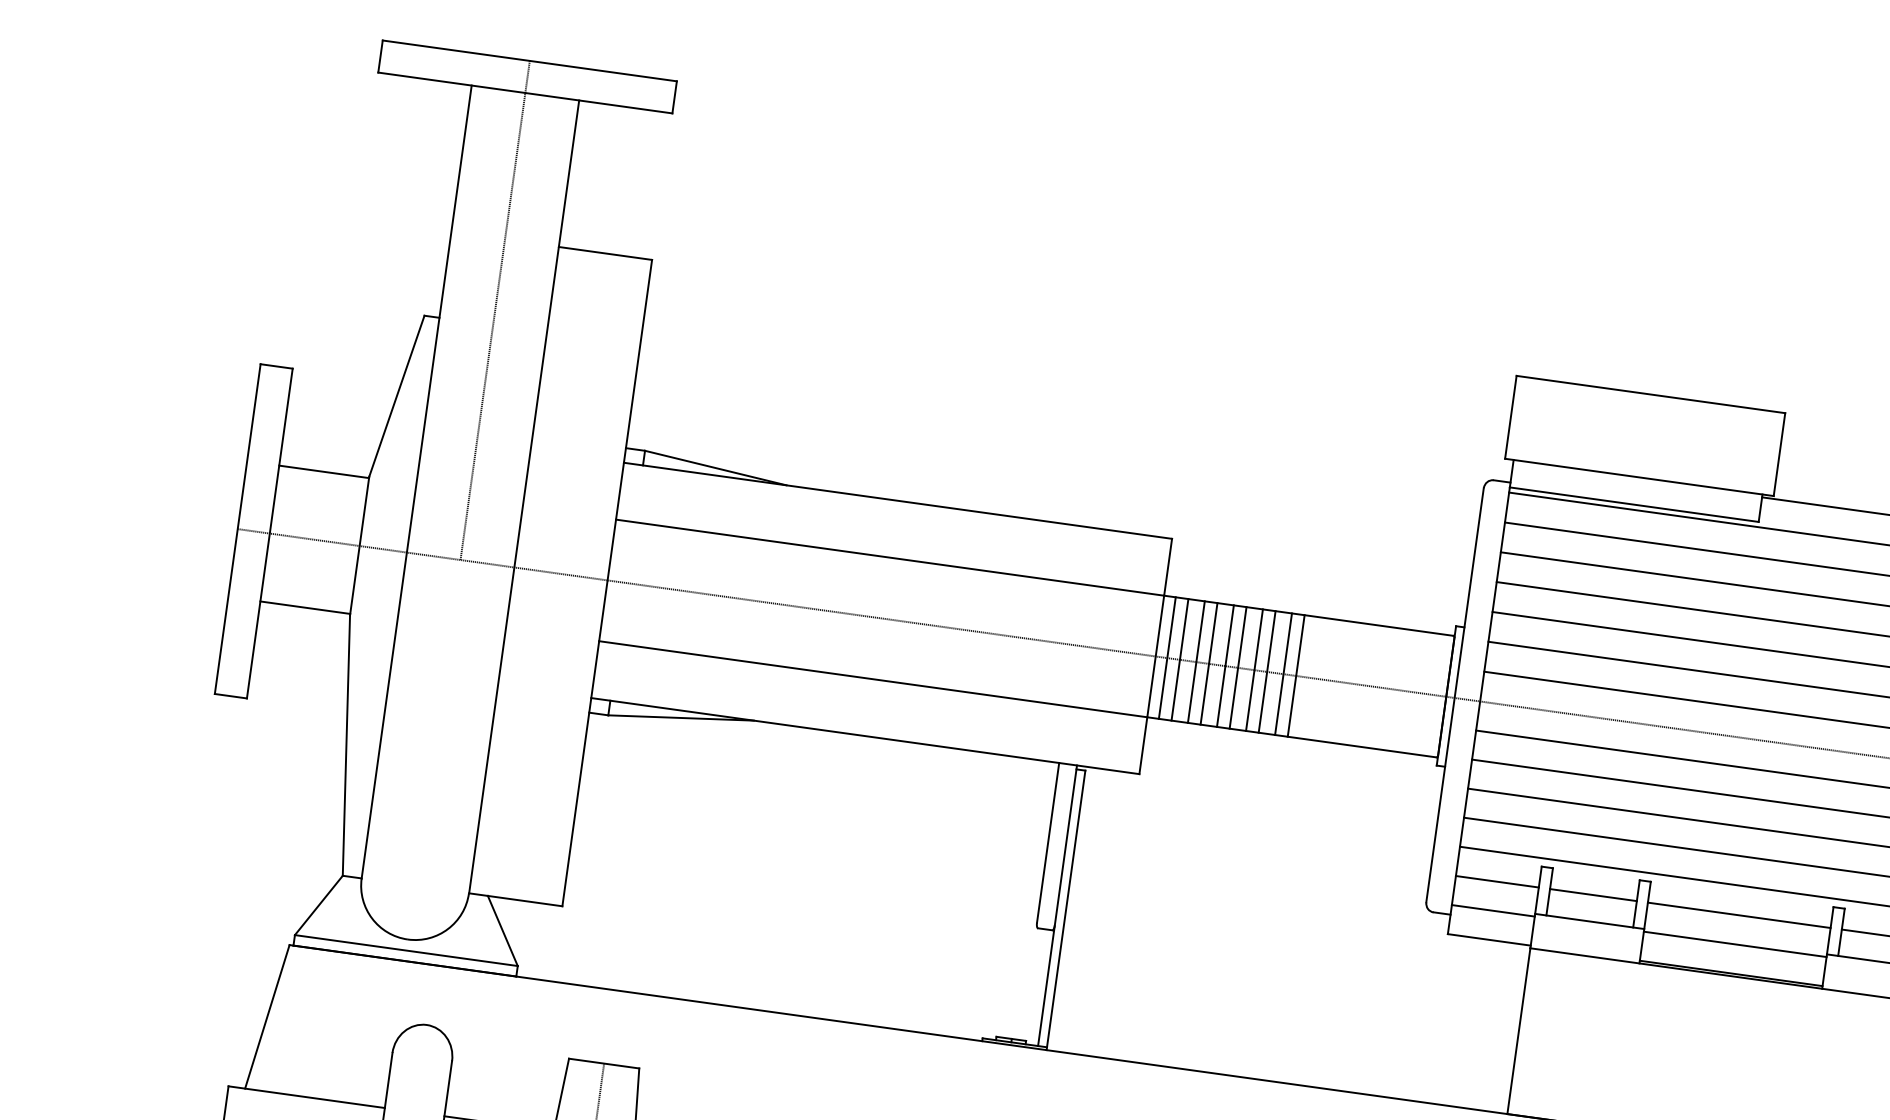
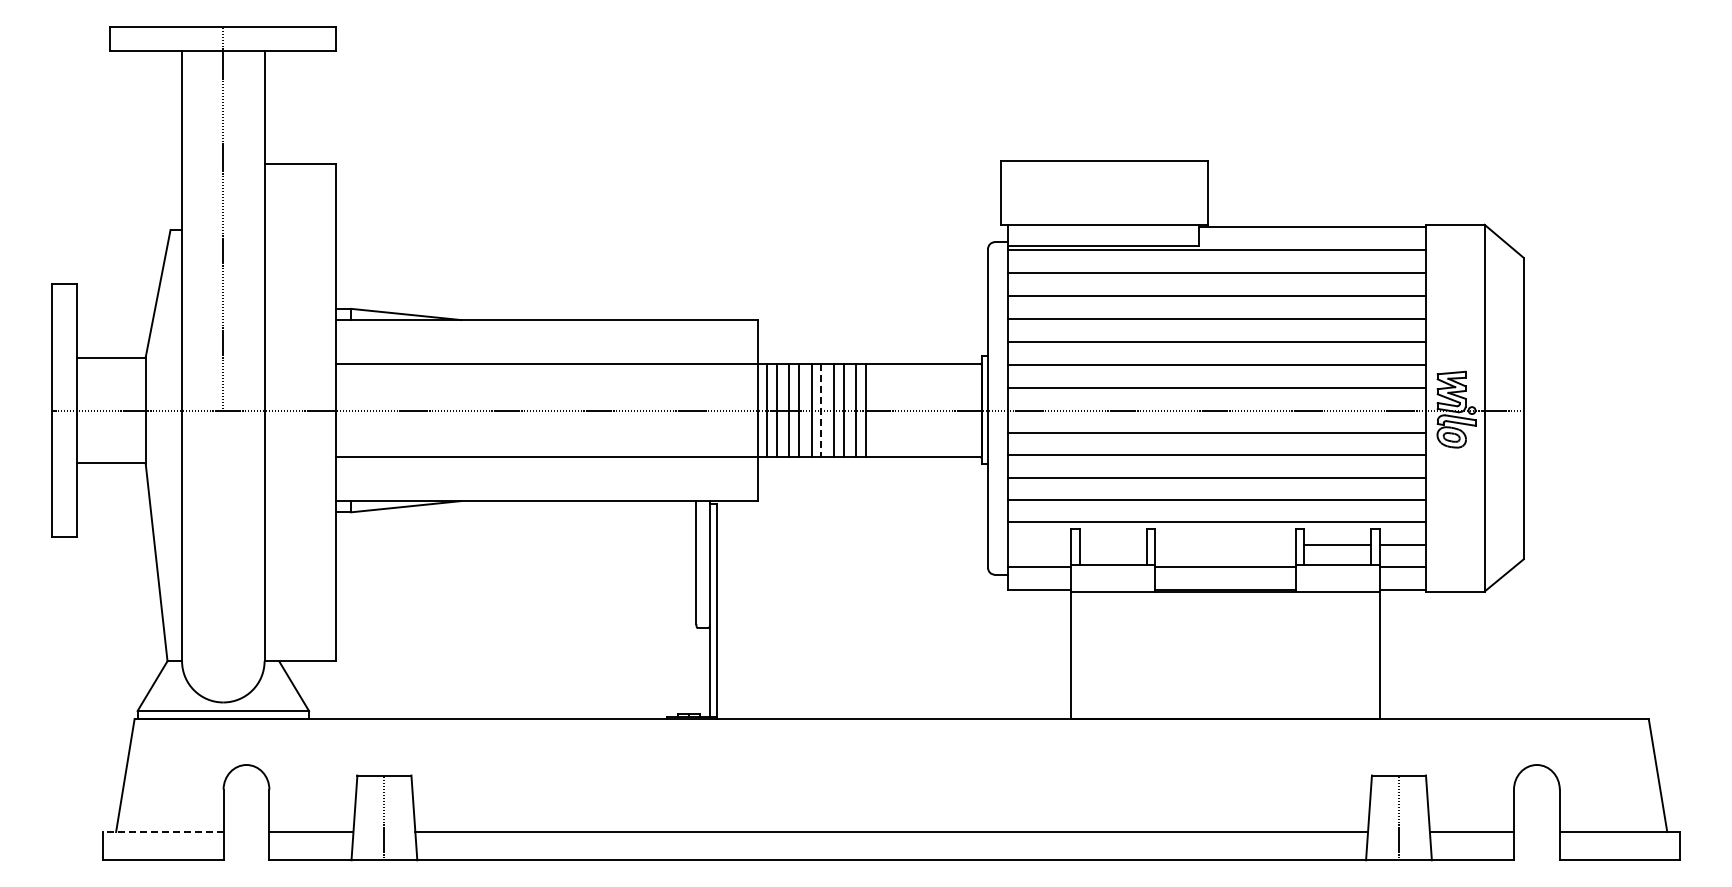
line: (1238, 667) -> (821, 410), solid -> dashed
line: (1497, 881) -> (1039, 544), removed
line: (1592, 894) -> (1112, 544), removed
line: (1739, 914) -> (1225, 544), removed
line: (305, 1097) -> (162, 832), solid -> dashed

